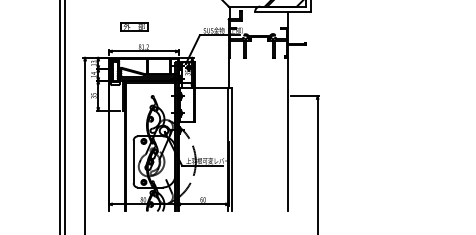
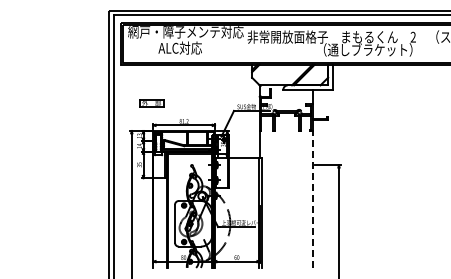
part: (134, 26) -> (151, 103), moved
line: (287, 133) -> (312, 198), solid -> dashed

